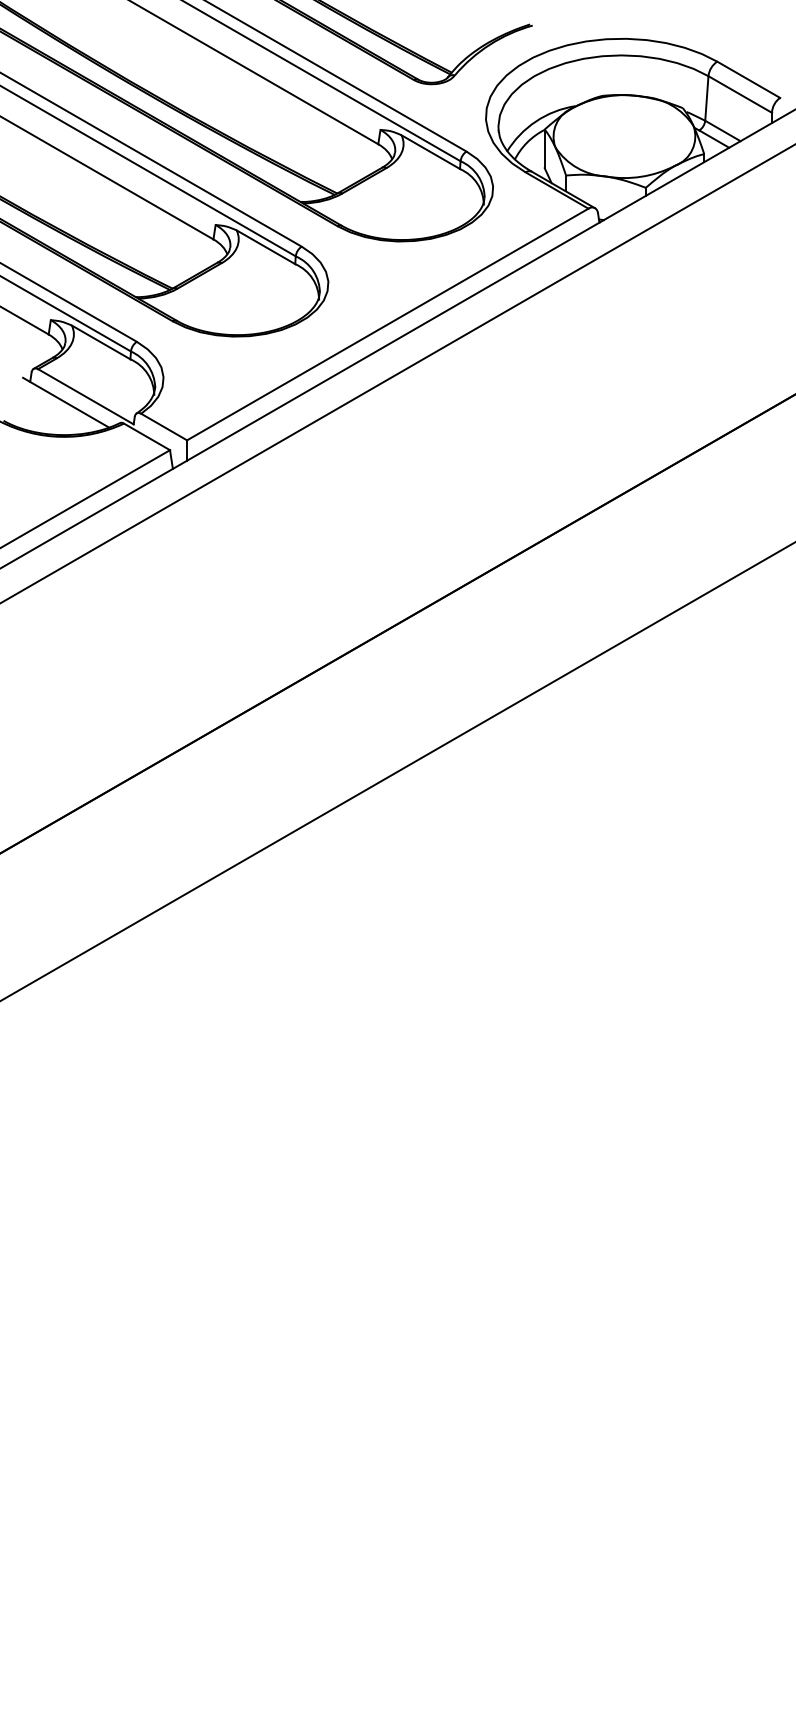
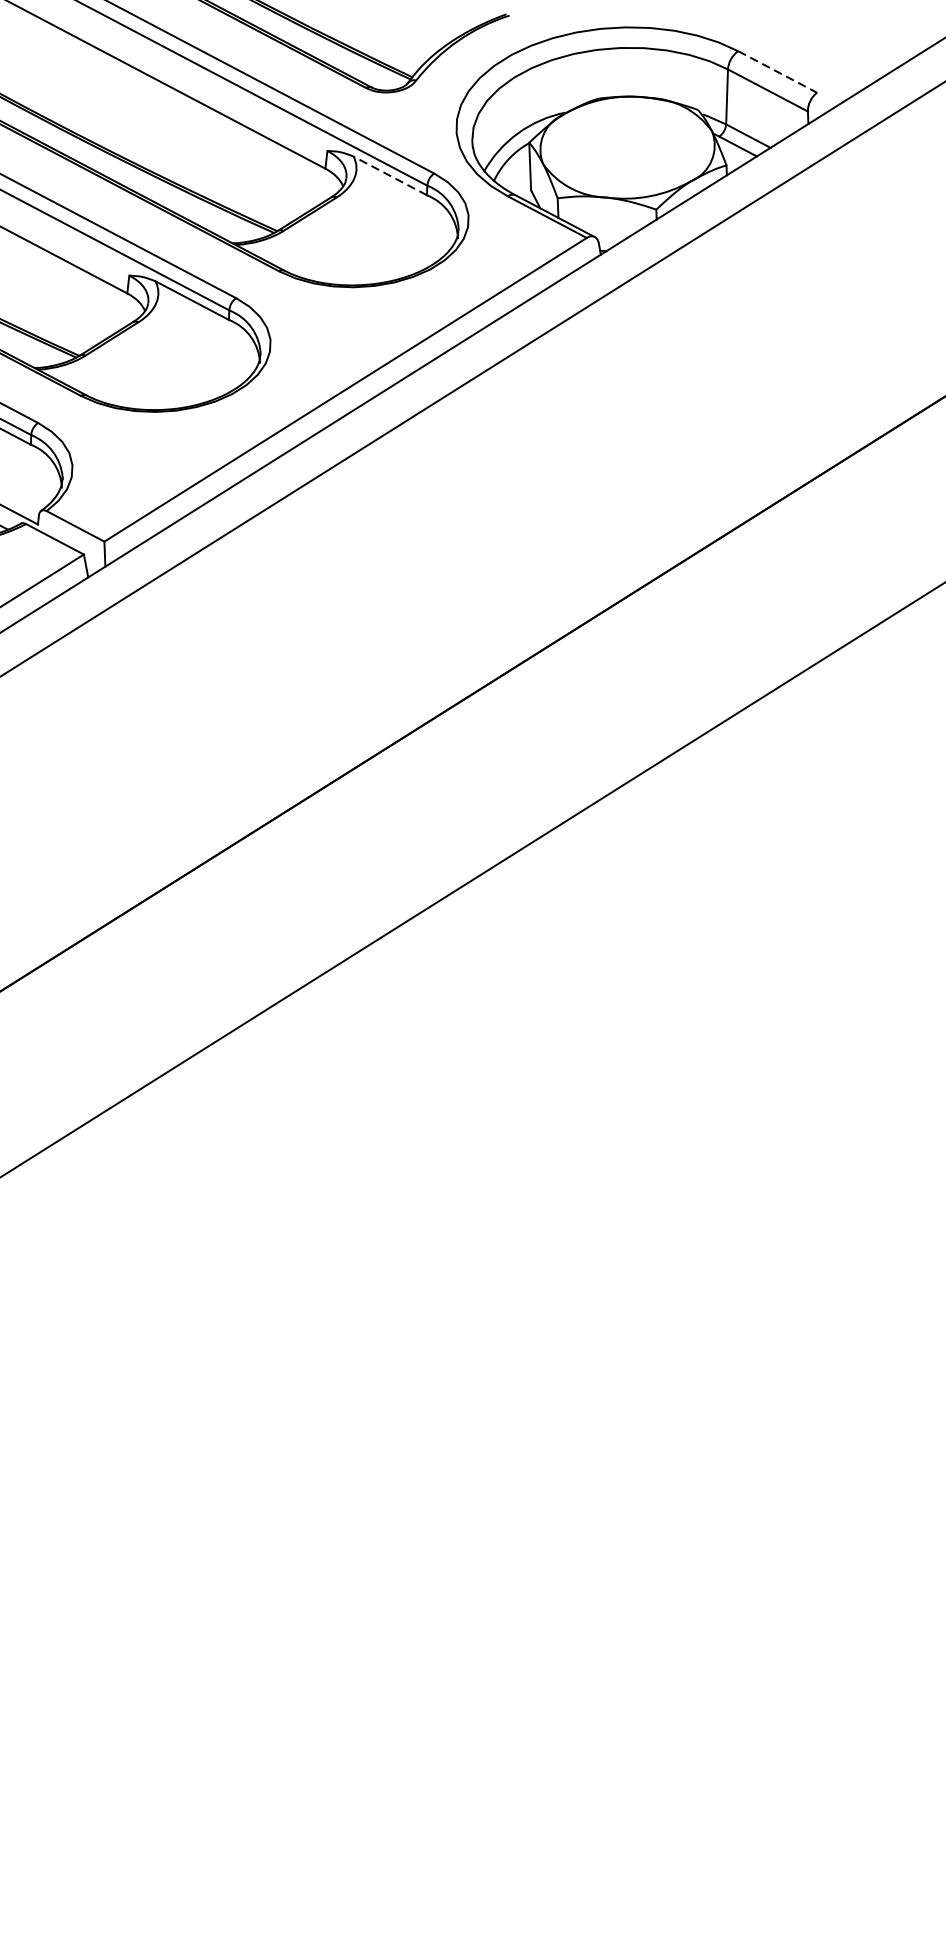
line: (749, 80) -> (778, 72), solid -> dashed
line: (430, 152) -> (389, 176), solid -> dashed

